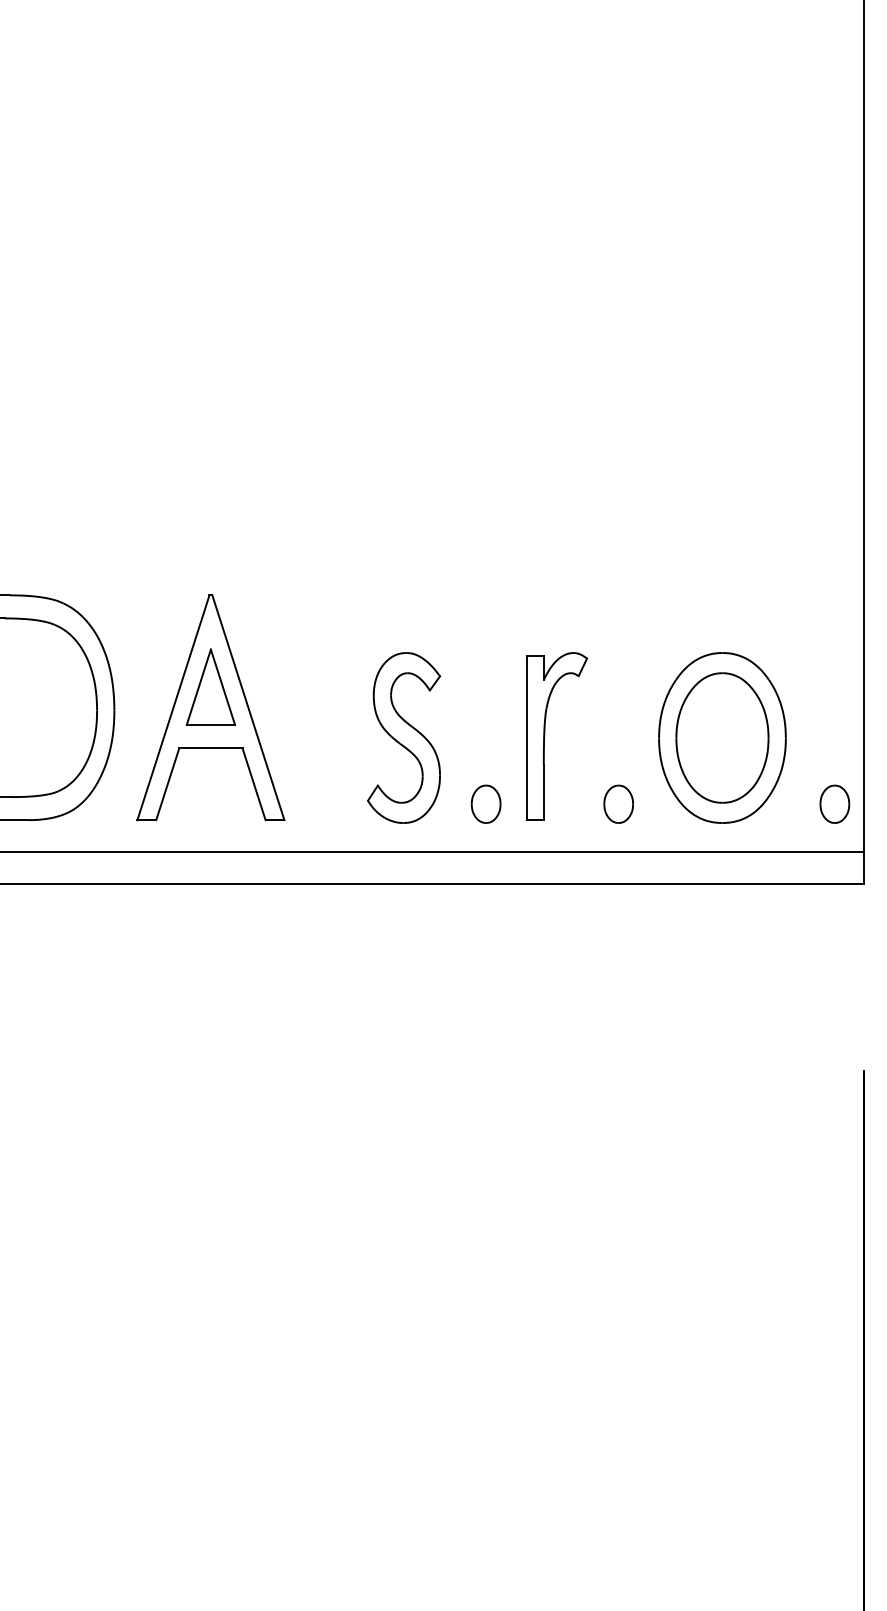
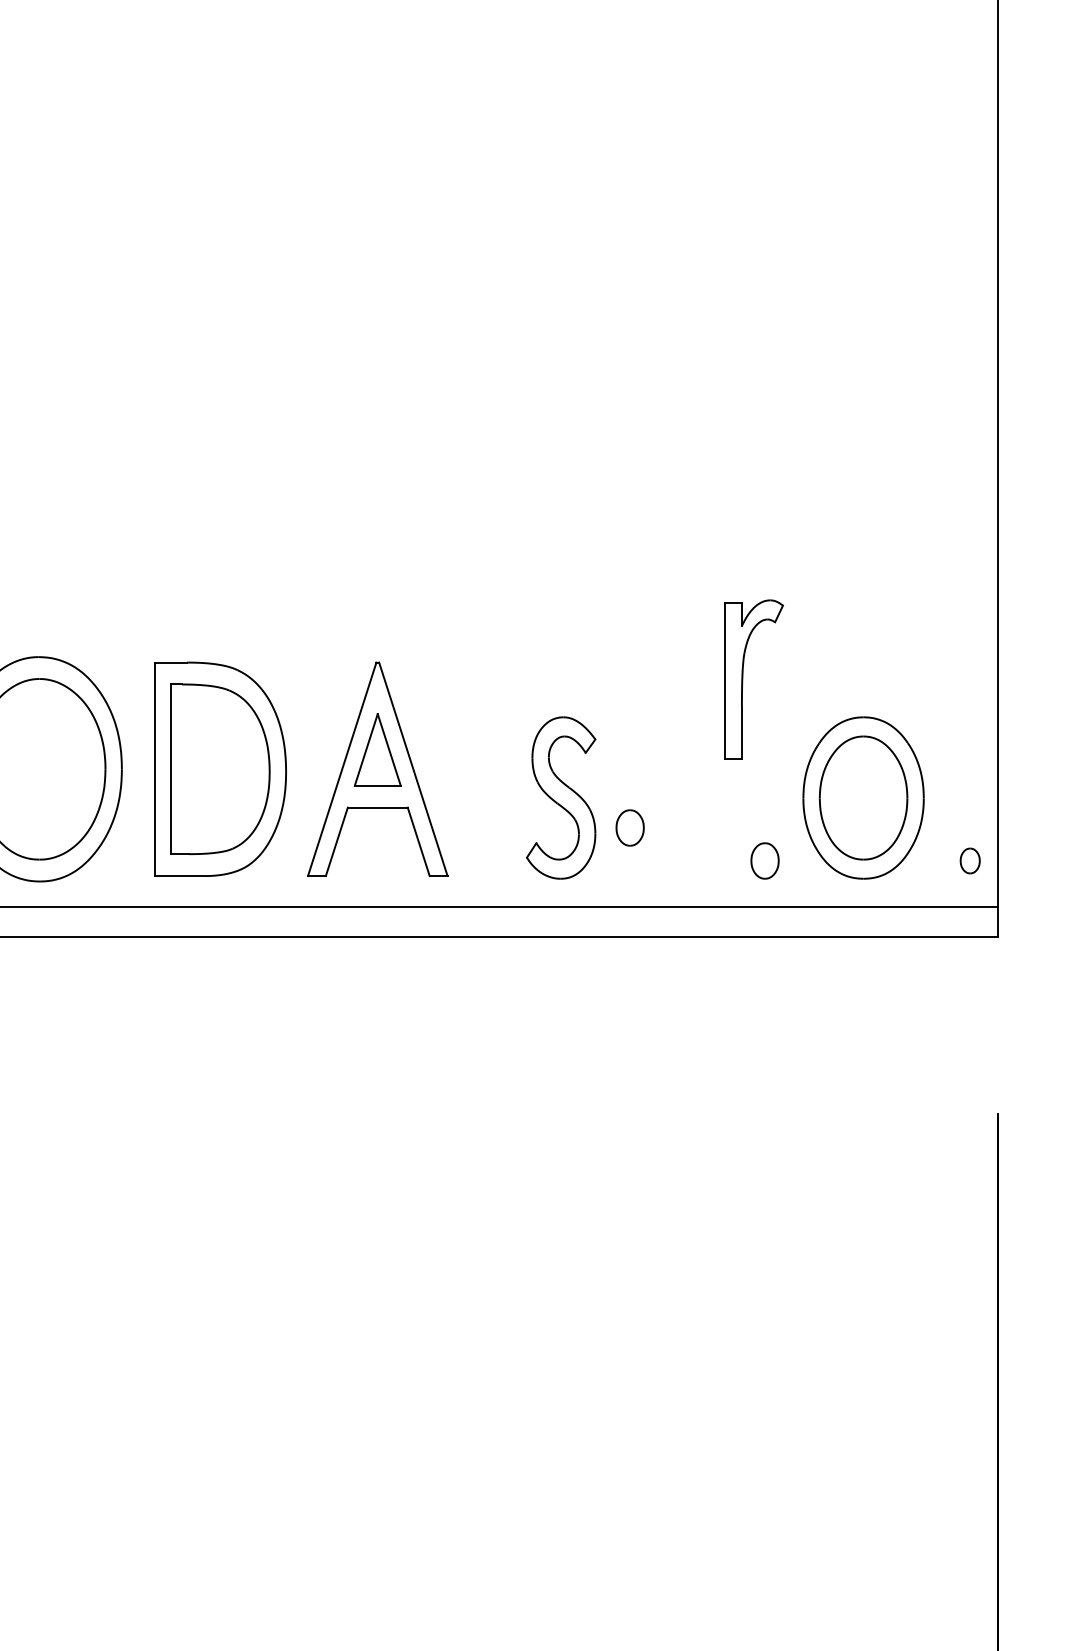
part: (545, 736) -> (743, 679), moved
part: (485, 803) -> (629, 827), moved
part: (833, 803) -> (969, 860), size x0.7

